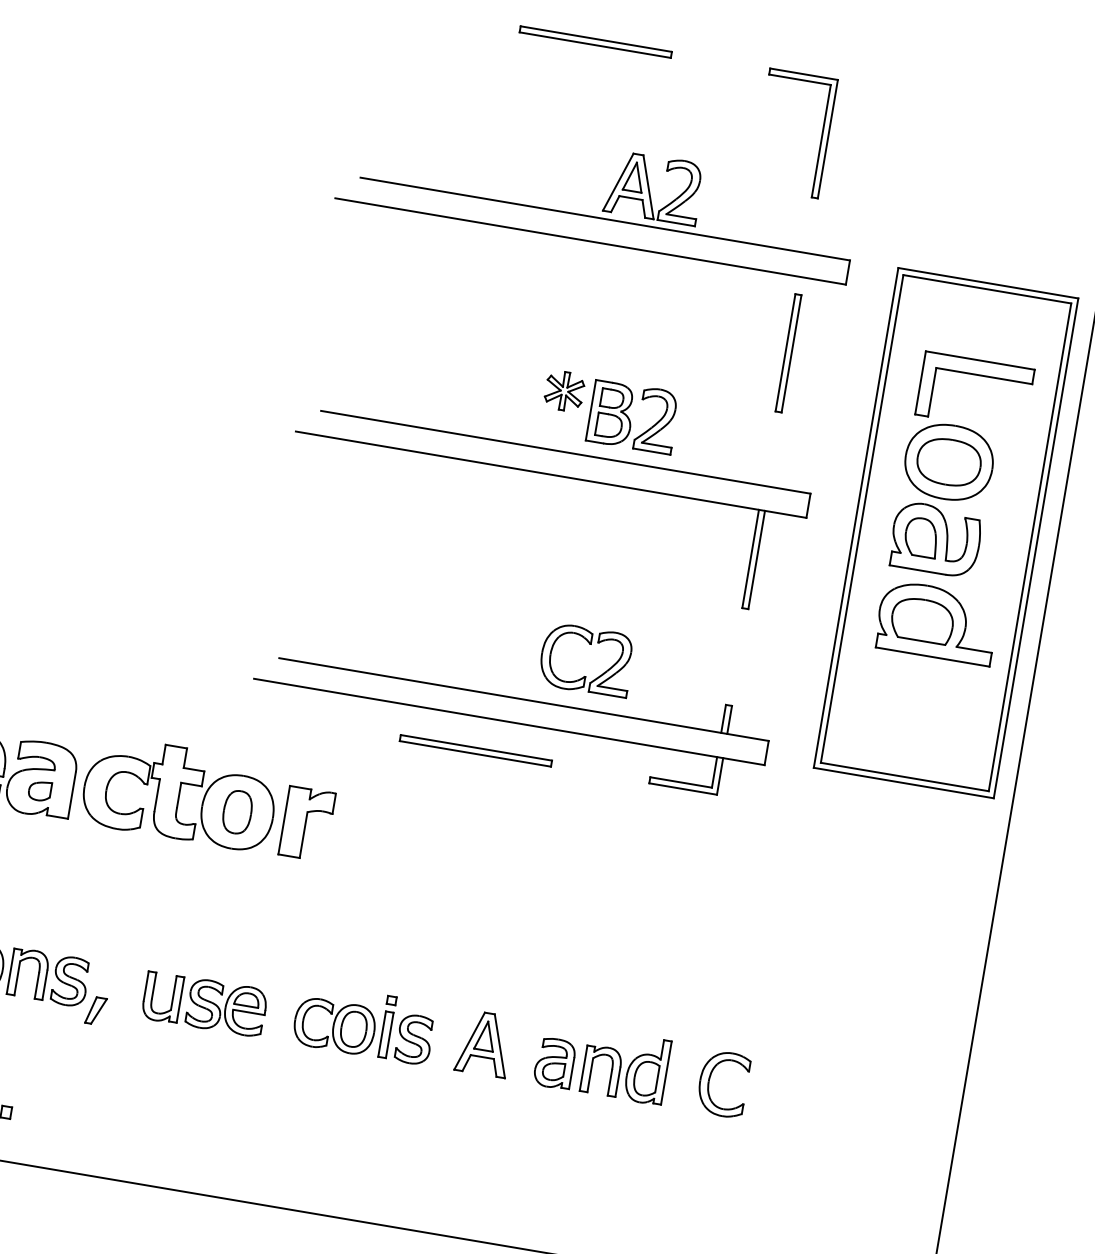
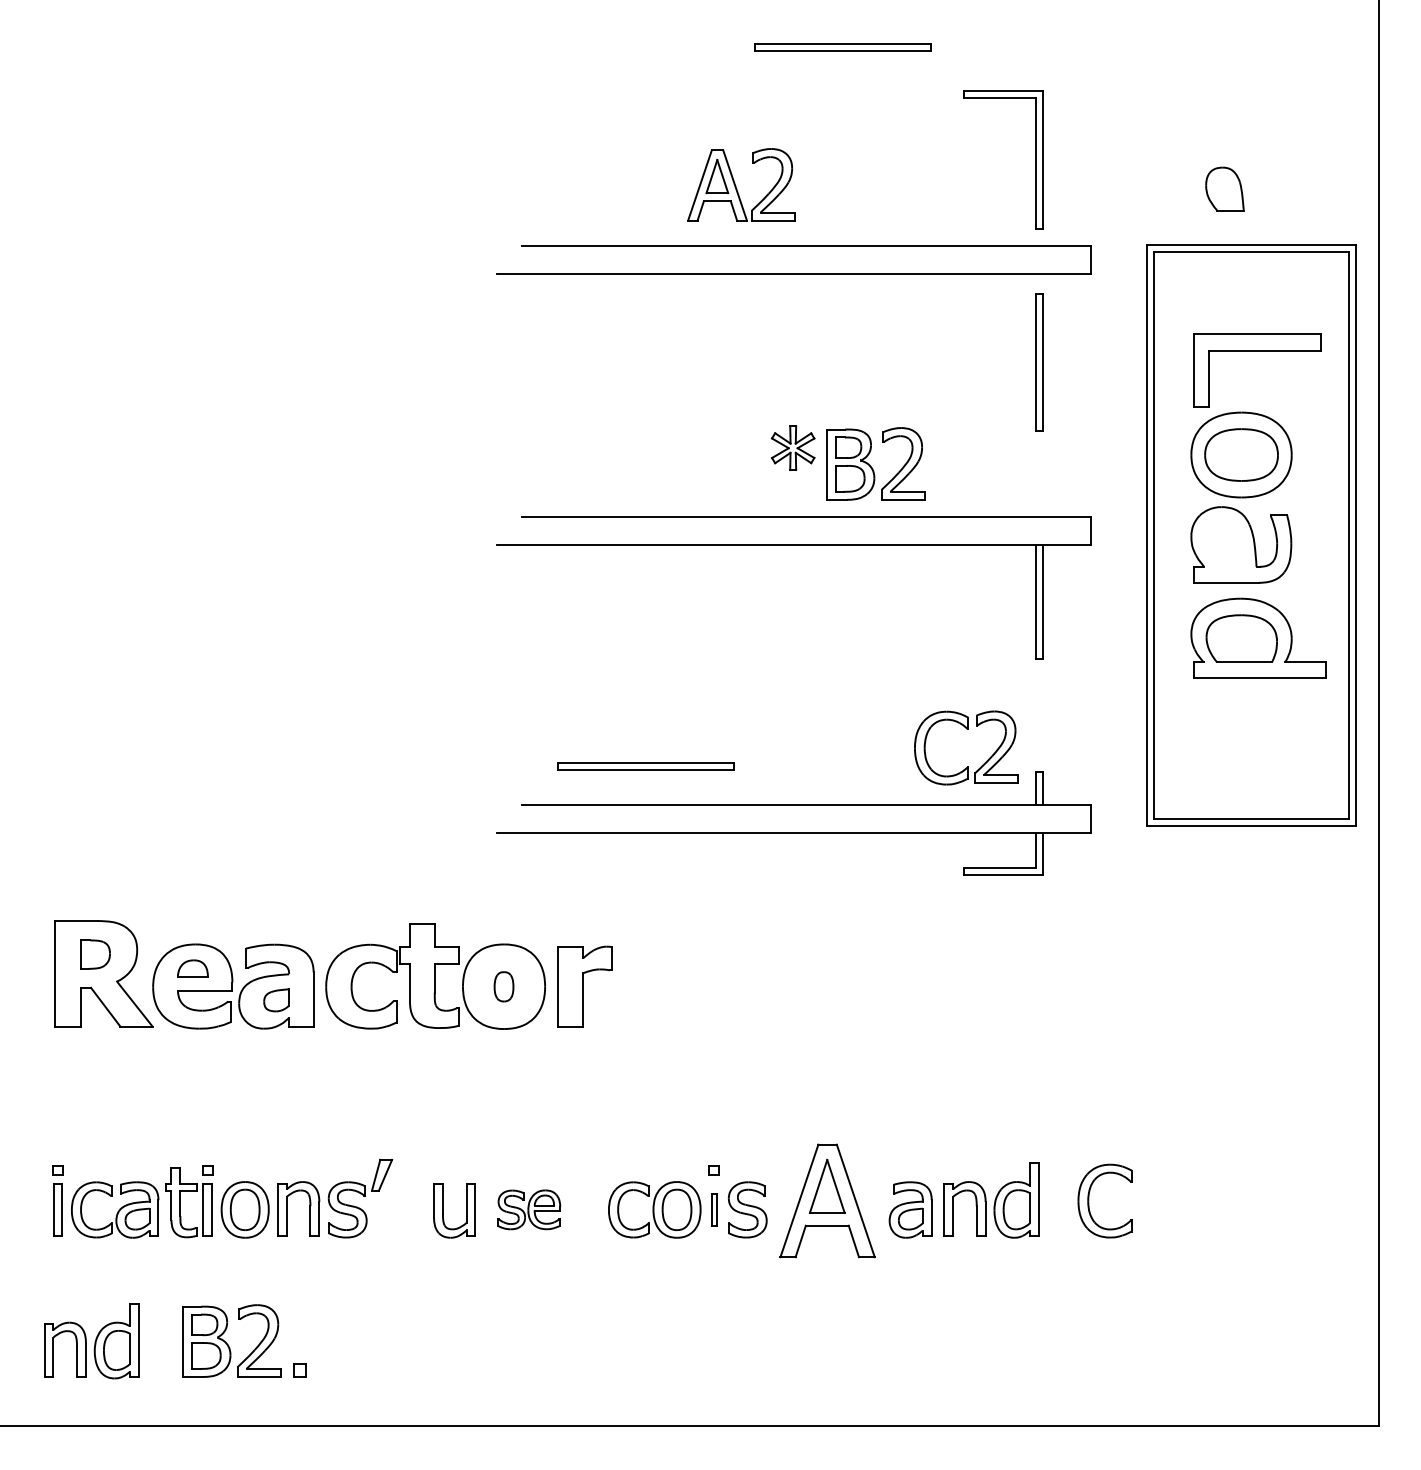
part: (595, 41) -> (842, 47), moved
part: (821, 137) -> (1035, 159), moved
part: (654, 187) -> (741, 184), moved
part: (921, 536) -> (1224, 188), moved
part: (589, 644) -> (966, 729), moved
part: (475, 750) -> (645, 766), moved
part: (237, 811) -> (503, 986), size x0.6
part: (227, 1007) -> (529, 1209), size x0.7
part: (96, 1010) -> (382, 1174), moved
part: (386, 1034) -> (714, 1209), size x0.6
part: (484, 1044) -> (827, 1201), size x1.6

